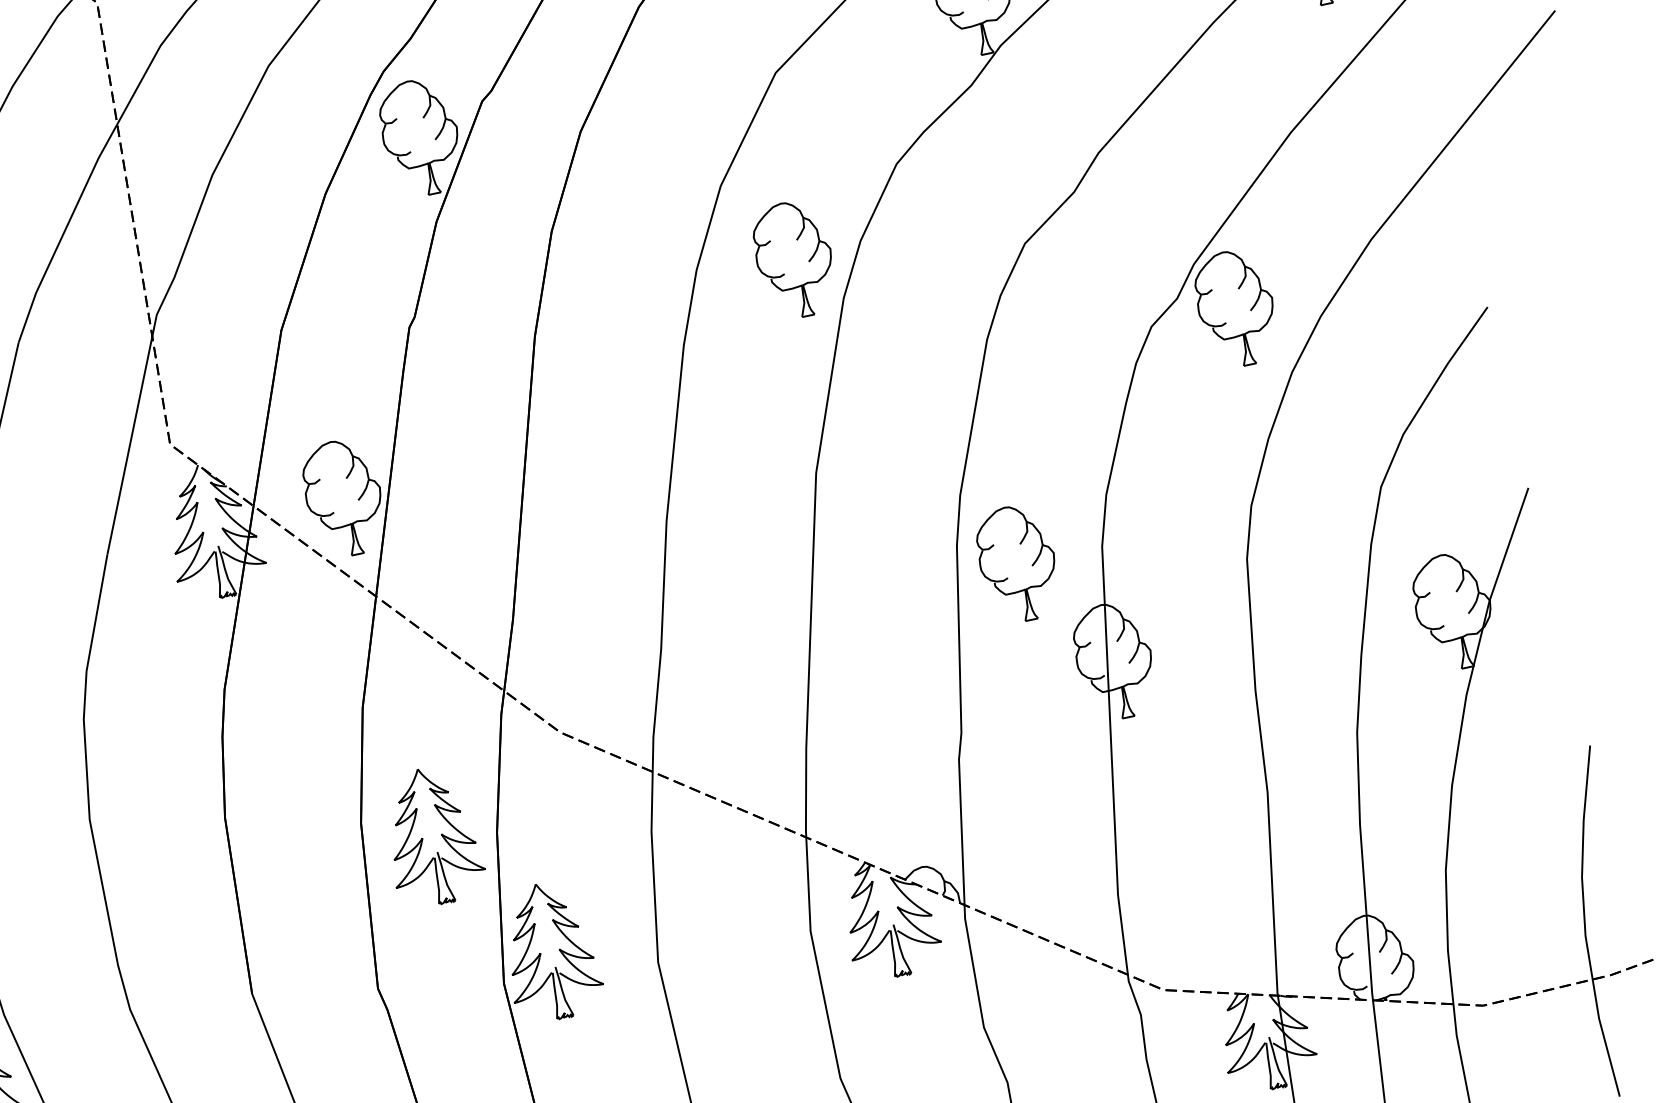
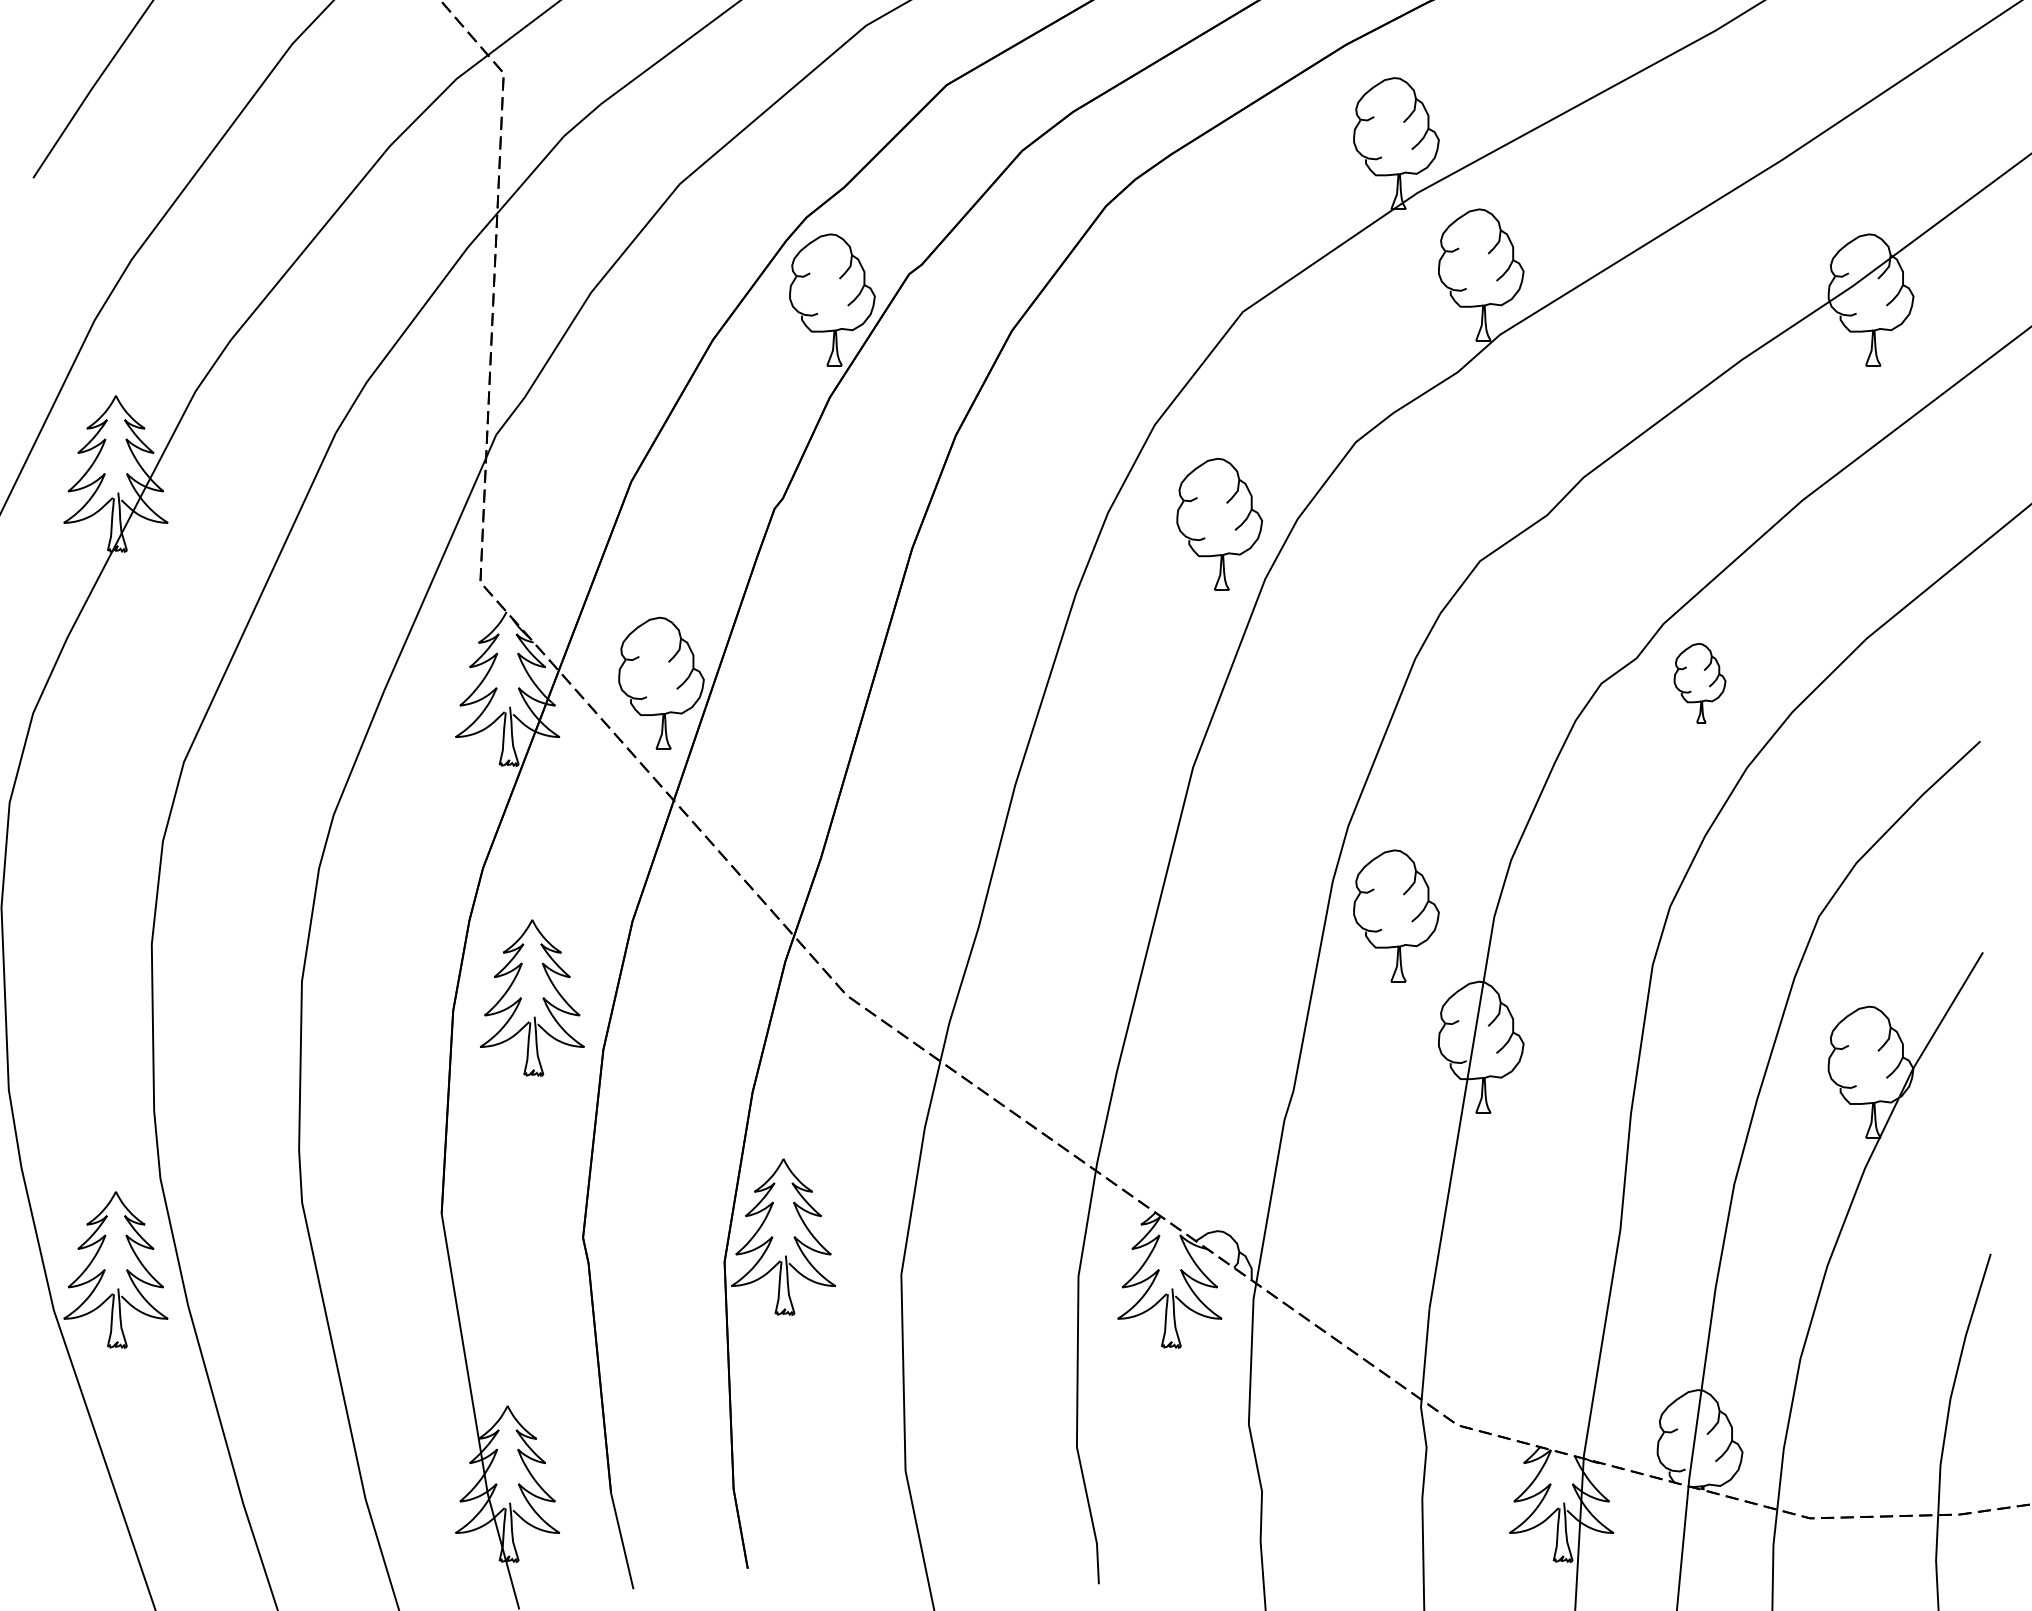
part: (1235, 307) -> (1699, 682), size x0.6
part: (431, 836) -> (531, 997), moved

